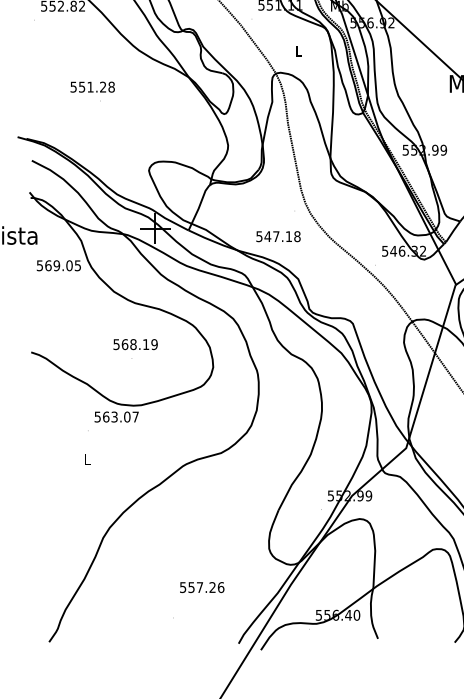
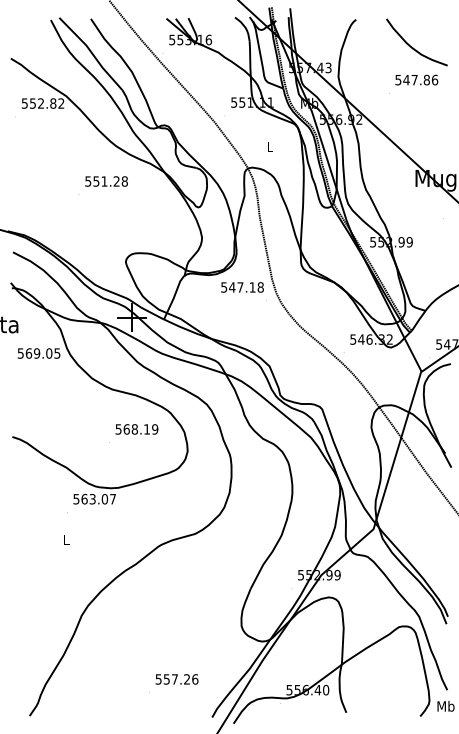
text: (92, 87) -> (106, 181), moved
text: (278, 236) -> (242, 287), moved
text: (135, 344) -> (136, 429), moved
text: (201, 587) -> (176, 679), moved

